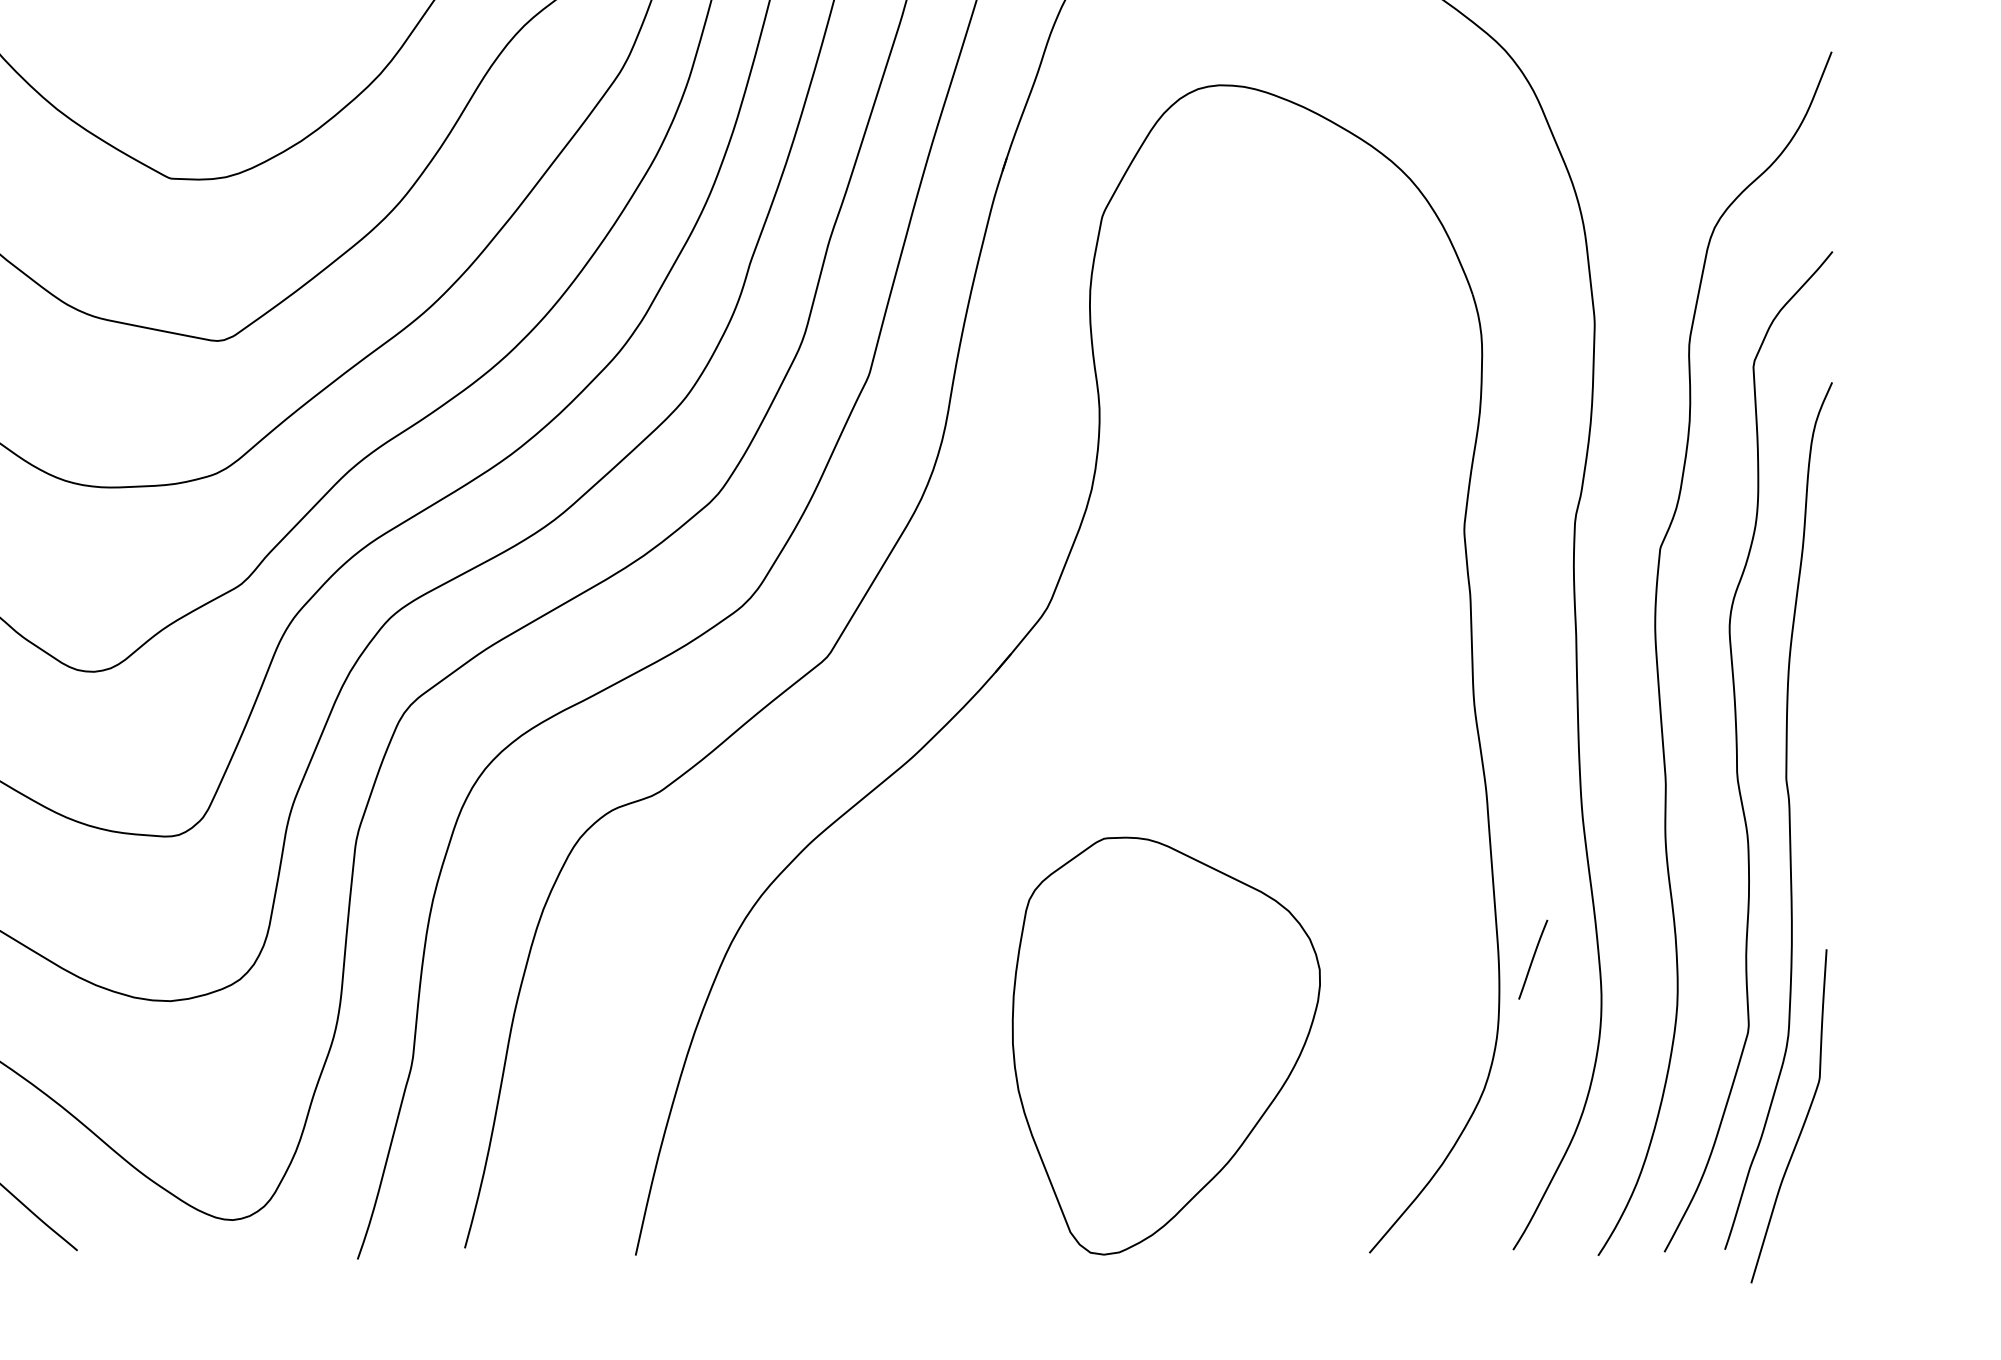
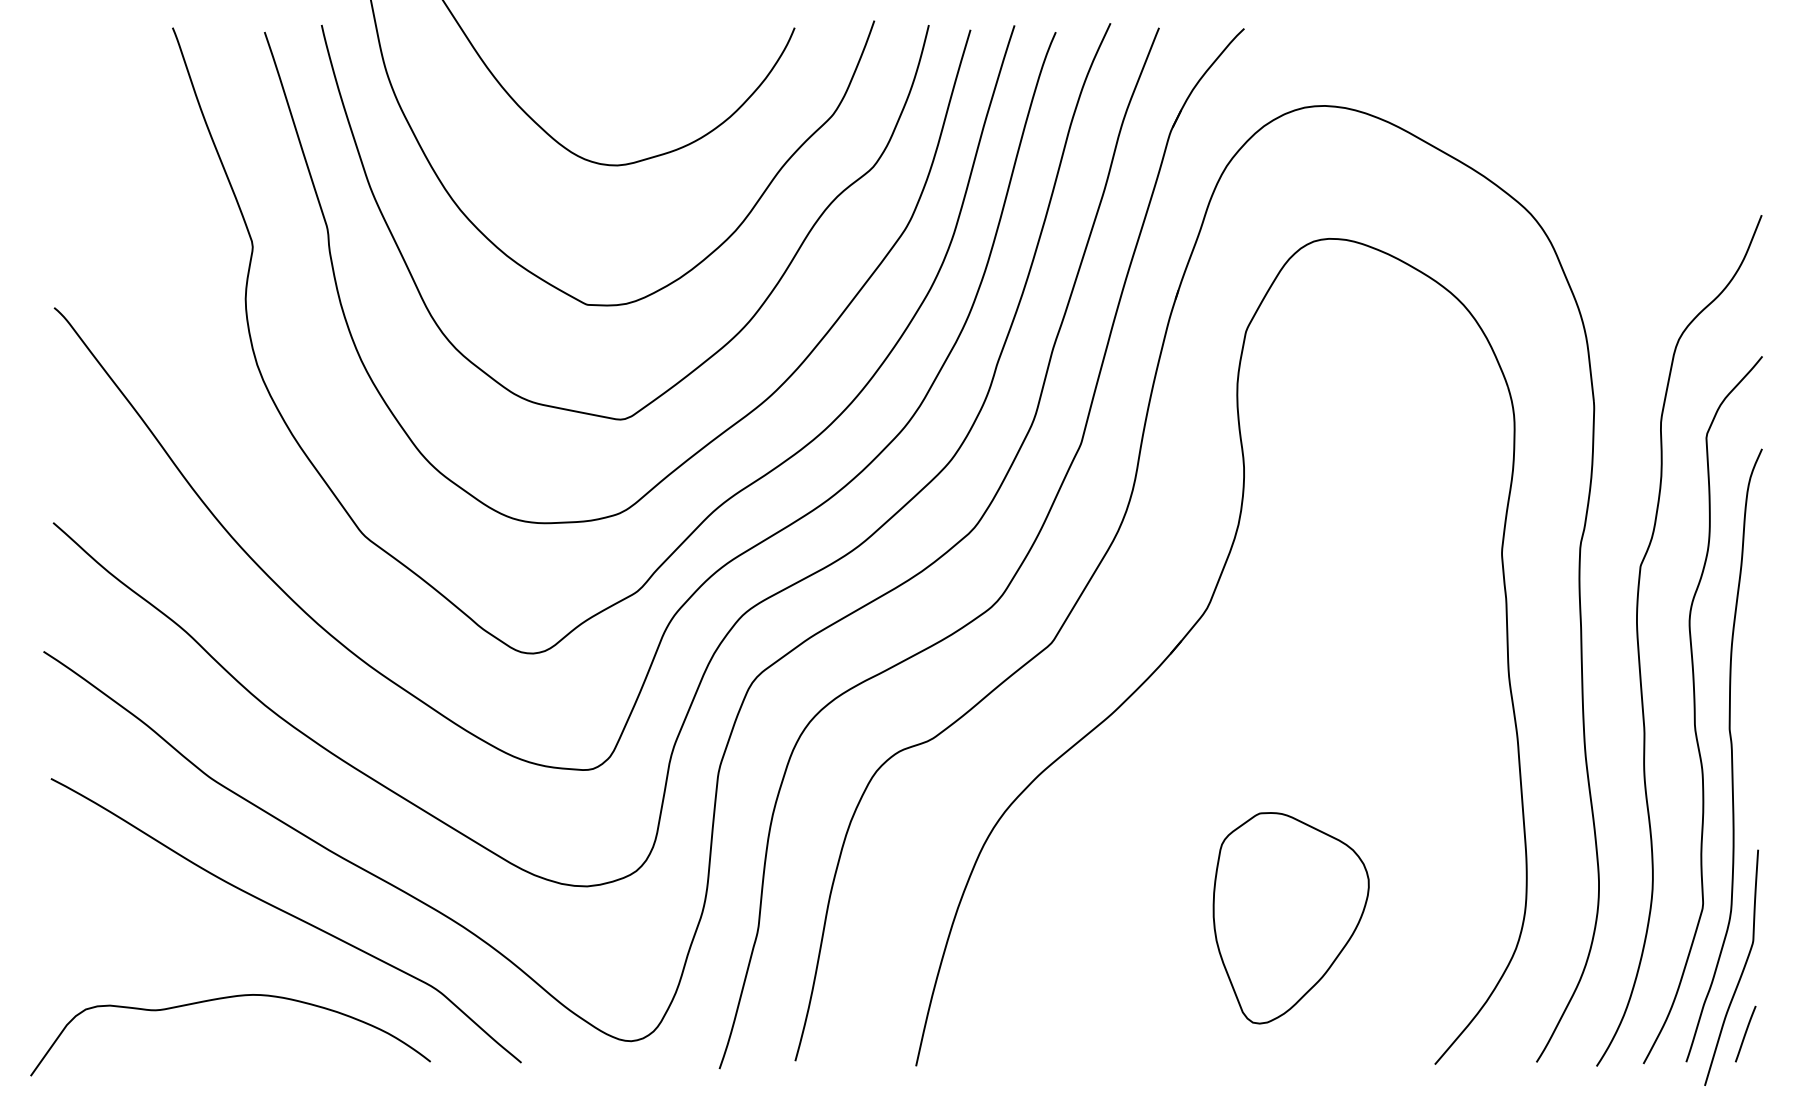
line: (1532, 958) -> (1745, 1033), moved
part: (1165, 1046) -> (1290, 918), size x0.71

